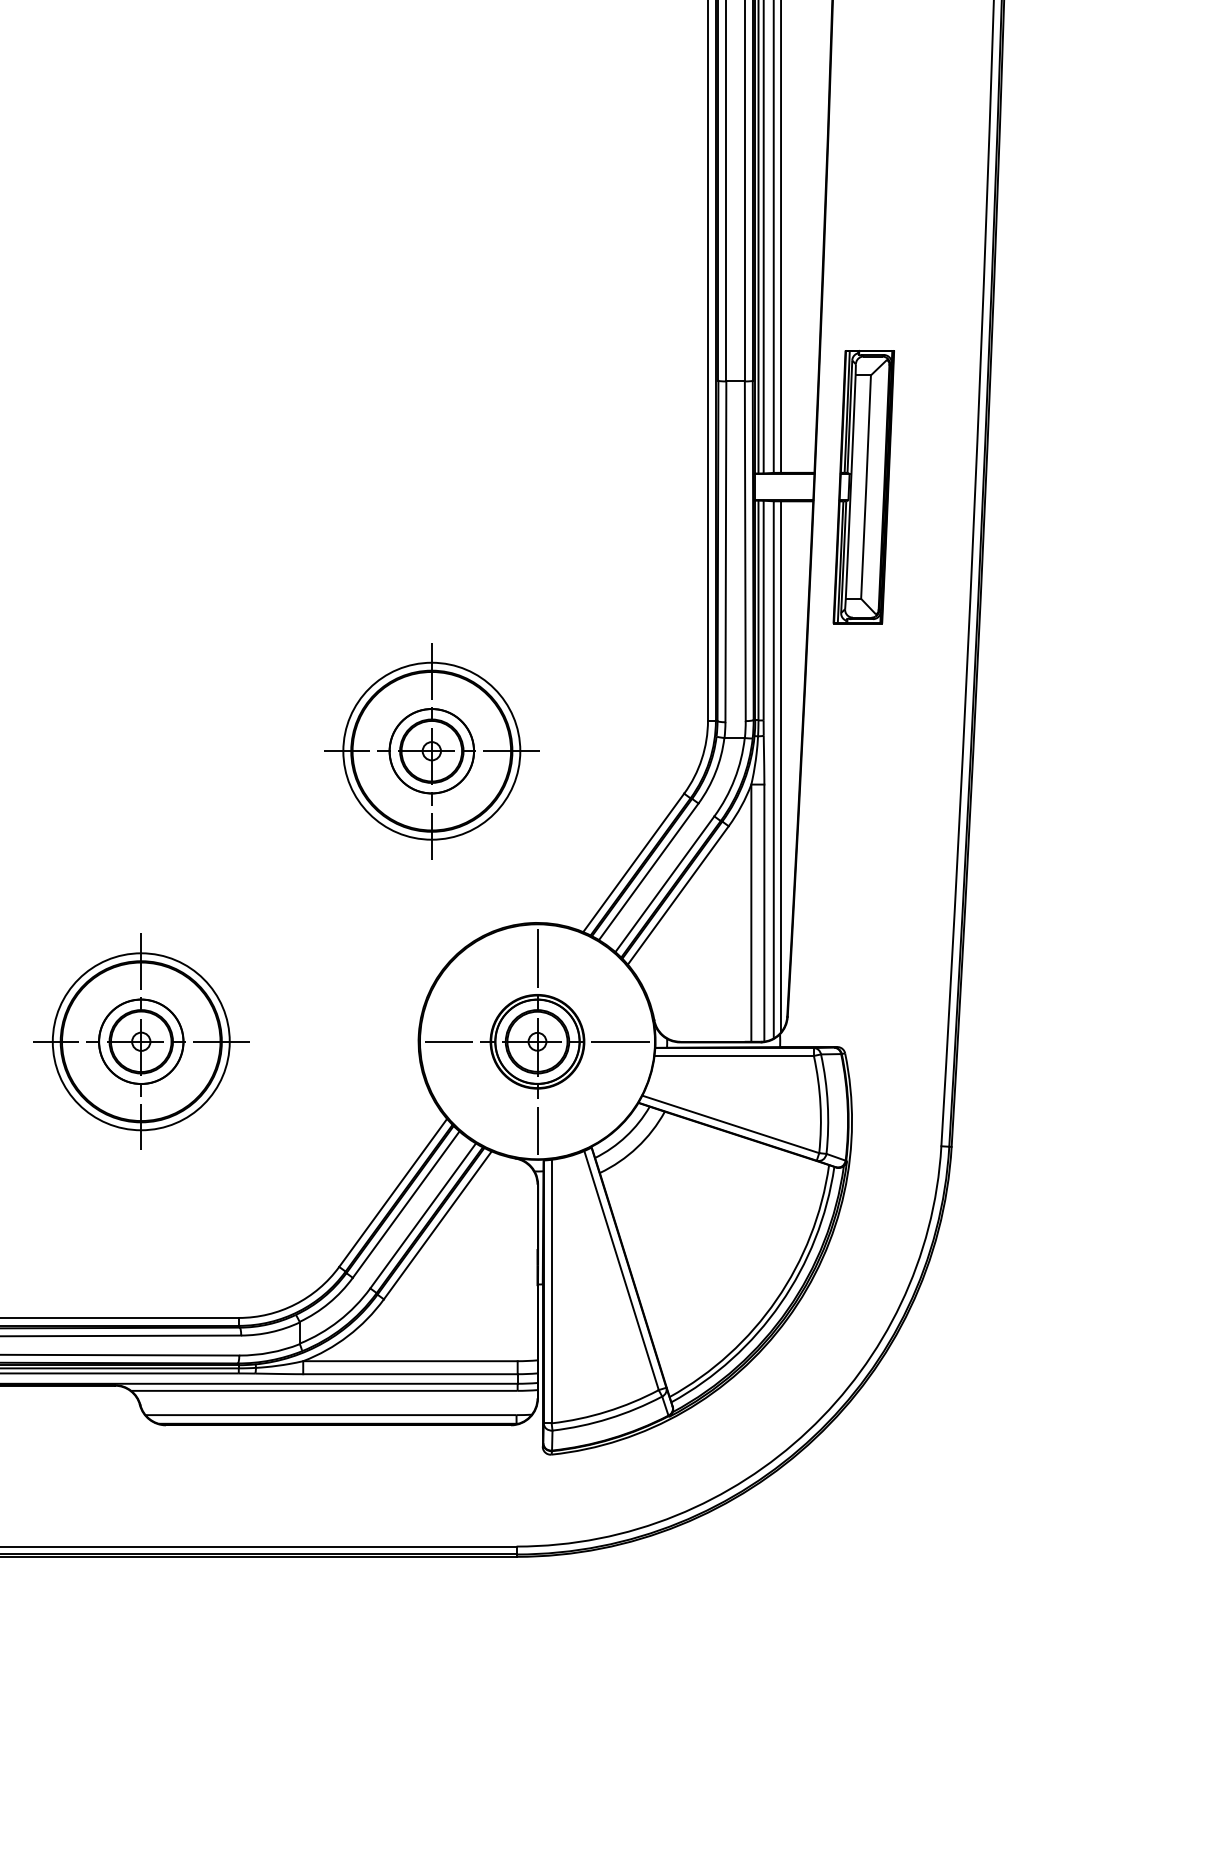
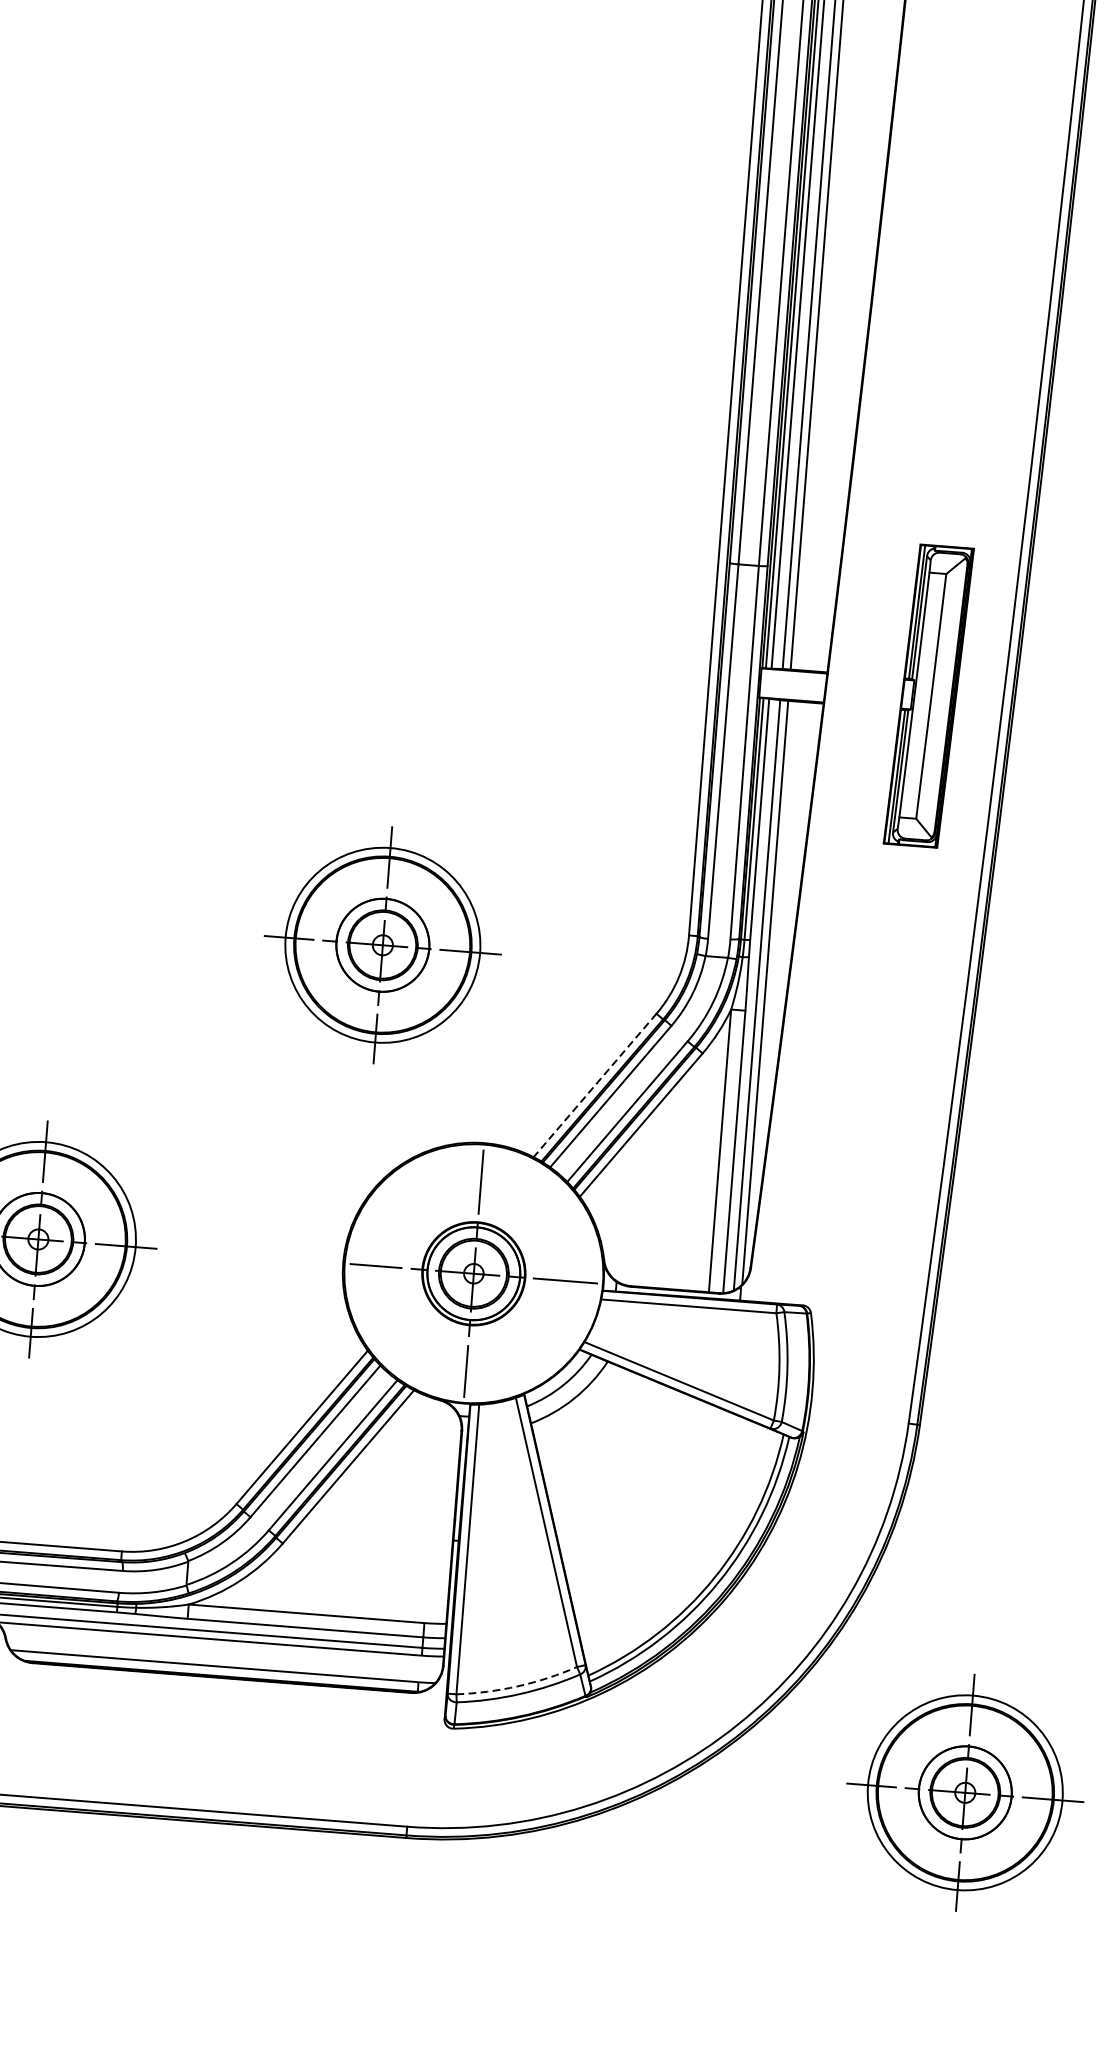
part: (863, 487) -> (928, 696), moved
line: (633, 862) -> (594, 1085), solid -> dashed
arc: (606, 1411) -> (517, 1686), solid -> dashed
part: (1018, 1476) -> (964, 1793), added

